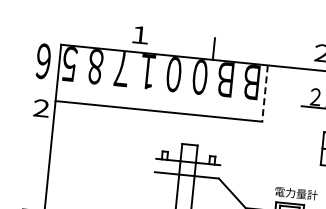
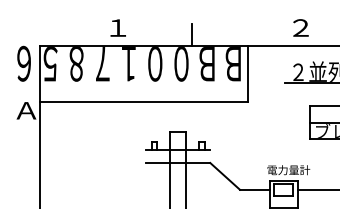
line: (264, 94) -> (247, 74), dashed -> solid
text: (41, 108) -> (26, 110), ２ -> Ａ

